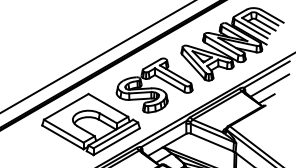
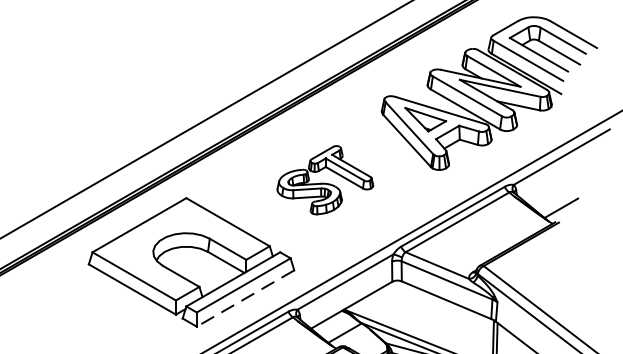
part: (154, 85) -> (325, 180), size x0.6
line: (269, 85) -> (567, 180), removed
line: (116, 141) -> (245, 298), solid -> dashed

